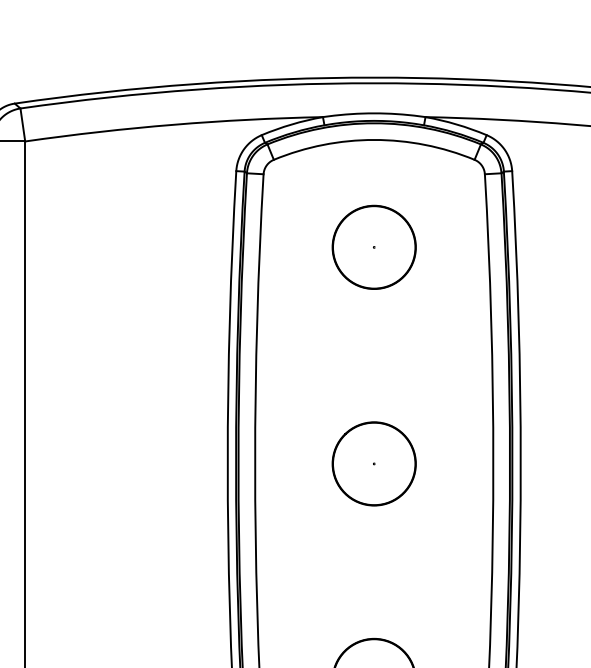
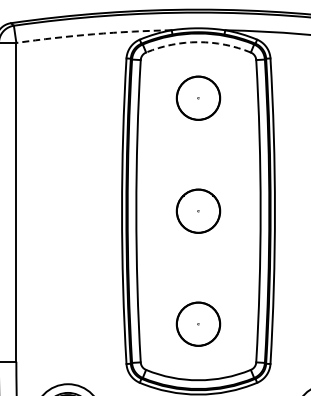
arc: (173, 125) -> (93, 34), solid -> dashed
arc: (374, 140) -> (198, 42), solid -> dashed

